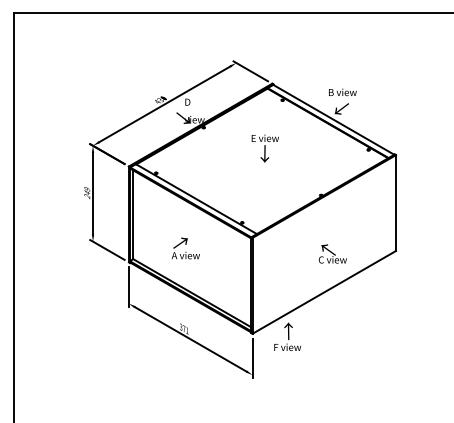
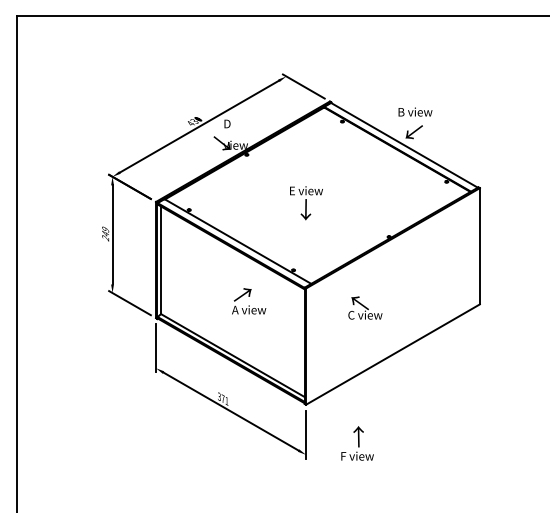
text: (265, 148) -> (306, 203), moved
text: (186, 248) -> (249, 301), moved
text: (332, 253) -> (365, 307), moved
text: (287, 336) -> (357, 443), moved

